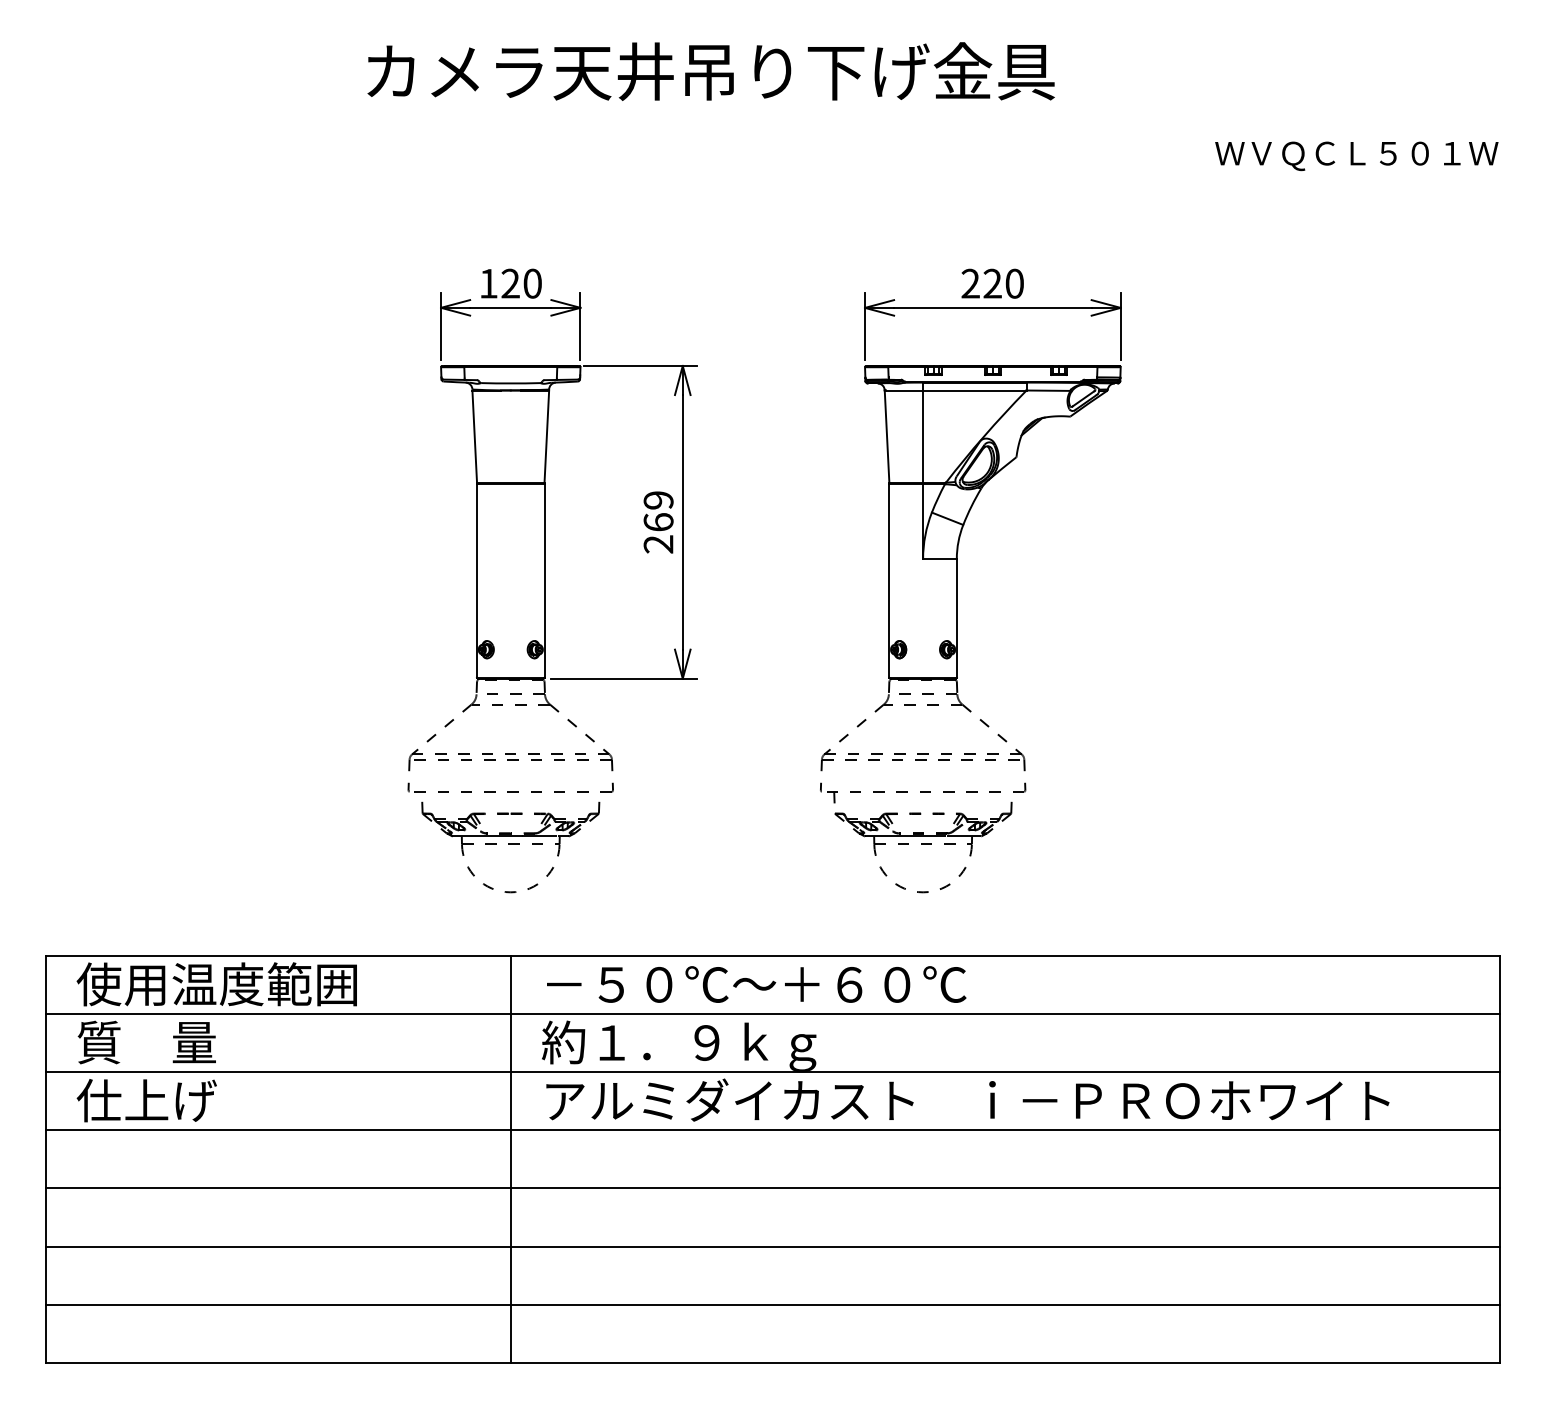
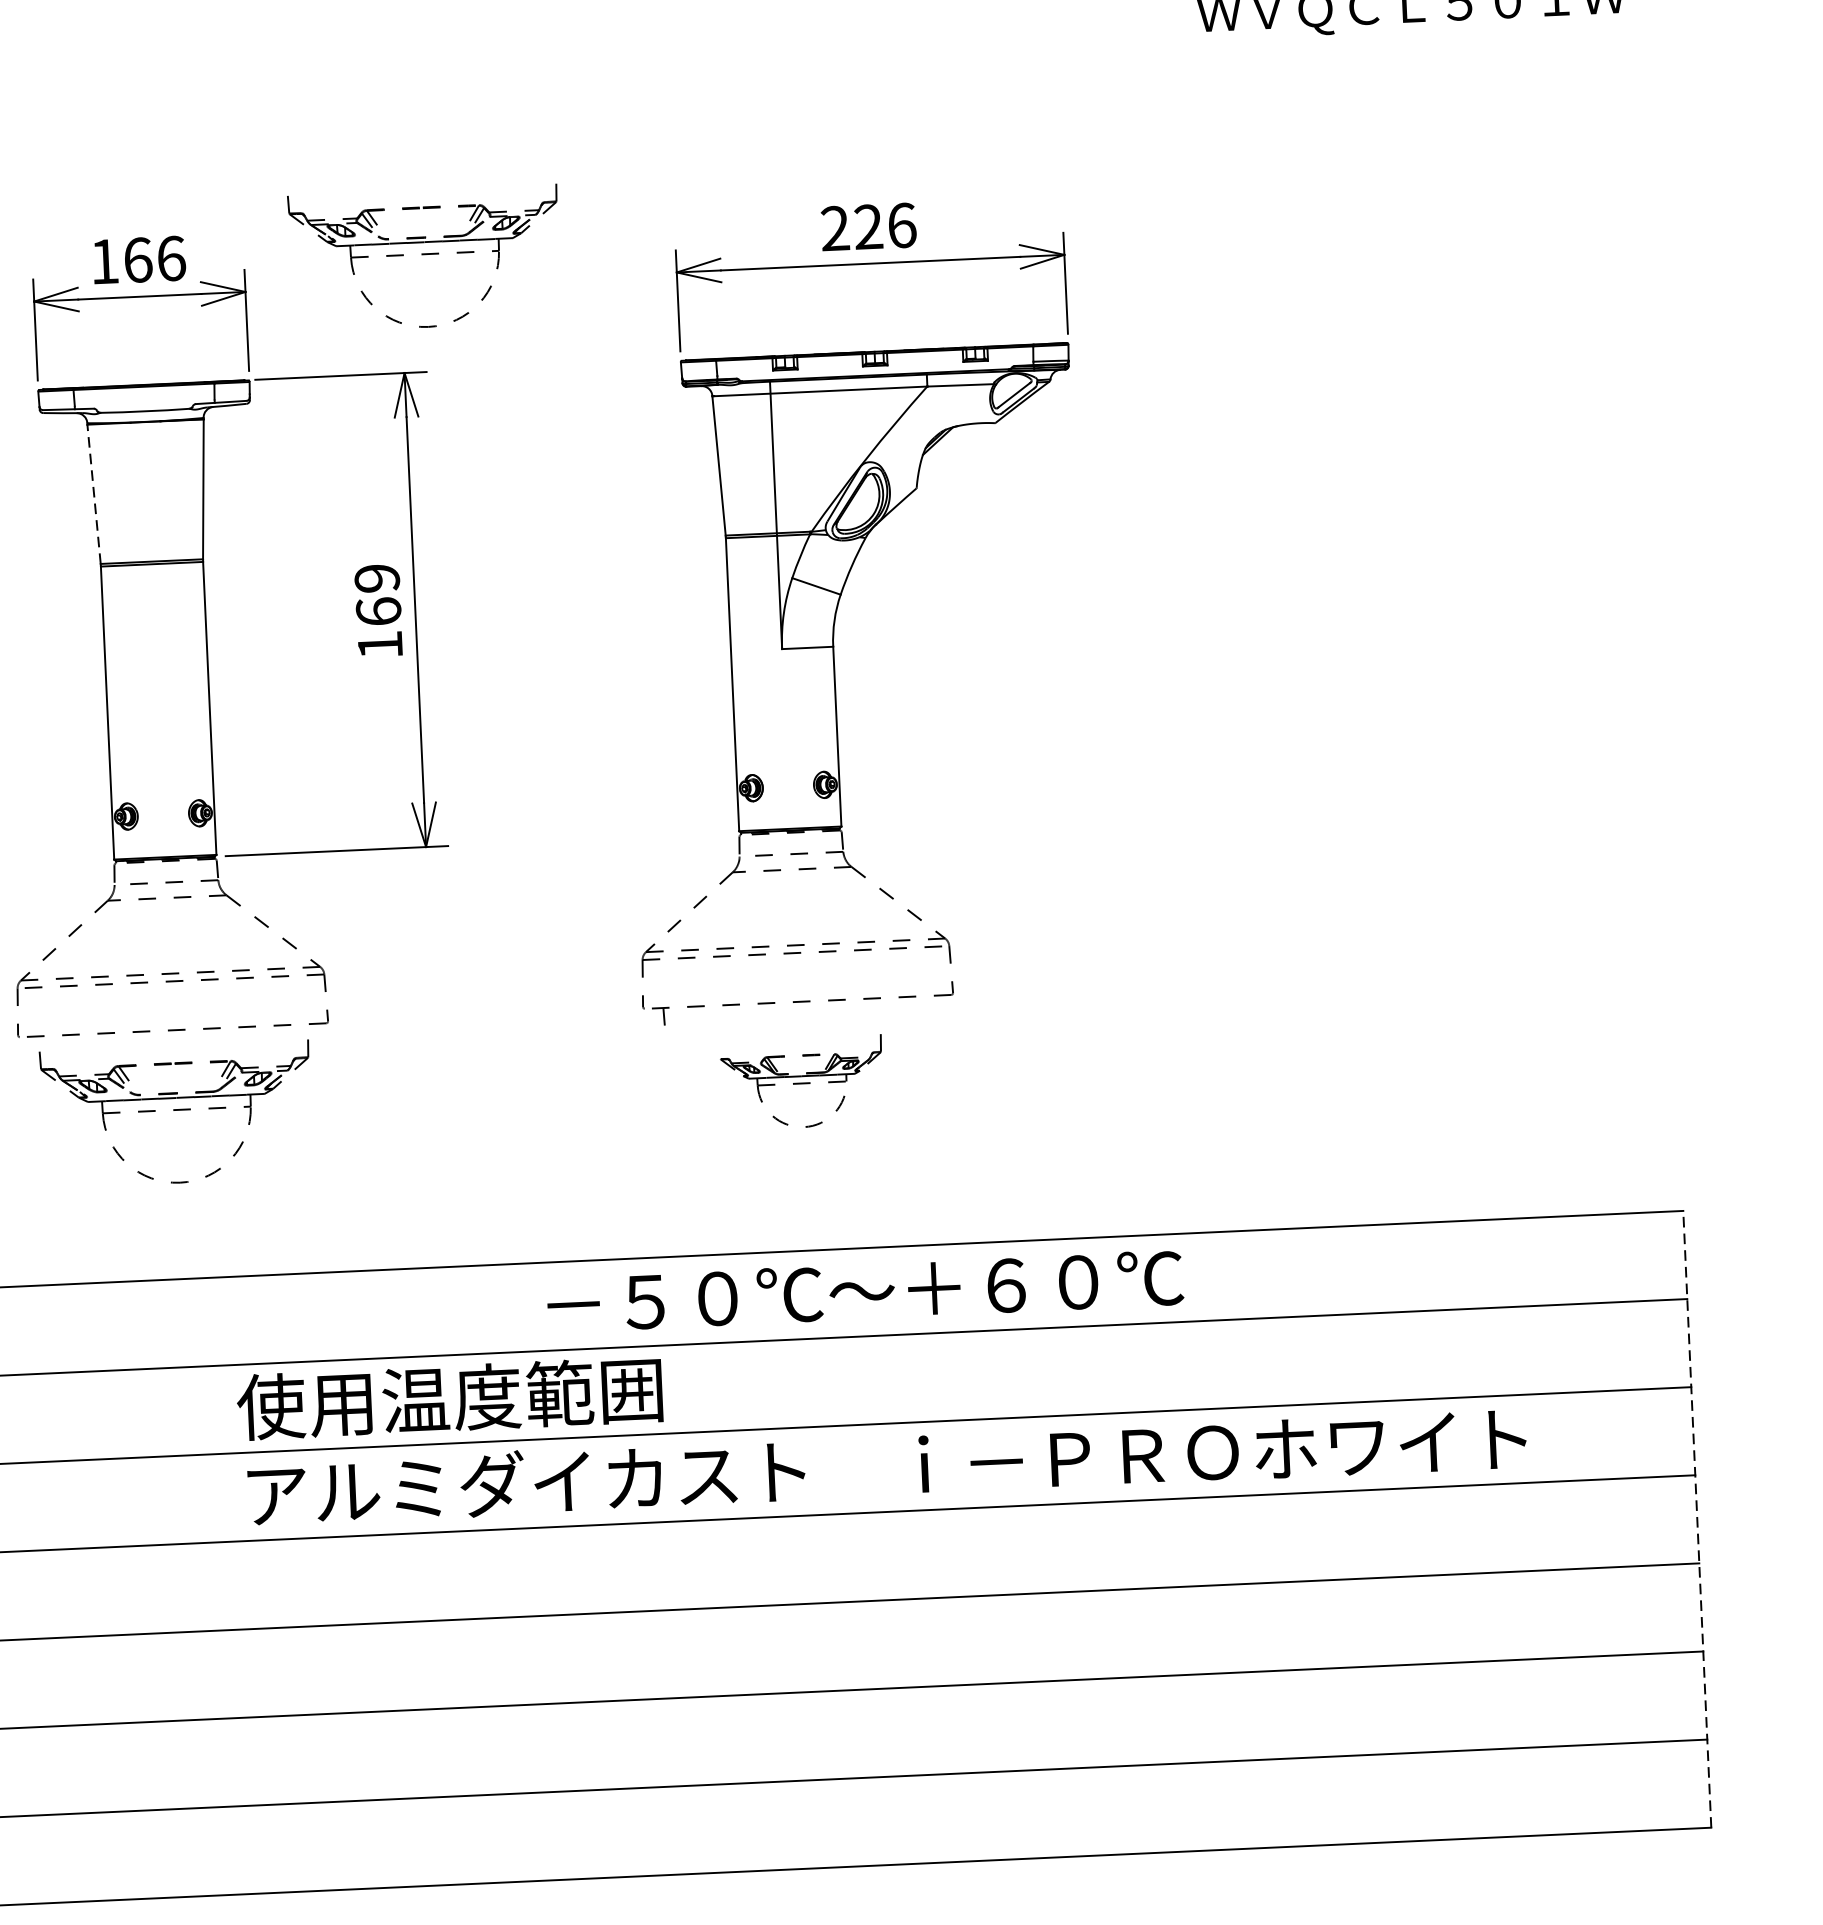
text: (521, 283) -> (154, 259), 120 -> 166
text: (1014, 283) -> (901, 225), 220 -> 226
part: (699, 291) -> (424, 258), added
line: (474, 436) -> (93, 494), solid -> dashed
text: (658, 544) -> (380, 645), 269 -> 169
part: (923, 847) -> (802, 1086), size x0.6
text: (756, 984) -> (865, 1291), moved
text: (681, 1045) -> (449, 1403), 約１．９ｋｇ -> 使用温度範囲
line: (511, 1158) -> (199, 1586), removed
line: (1499, 1158) -> (1697, 1518), solid -> dashed

